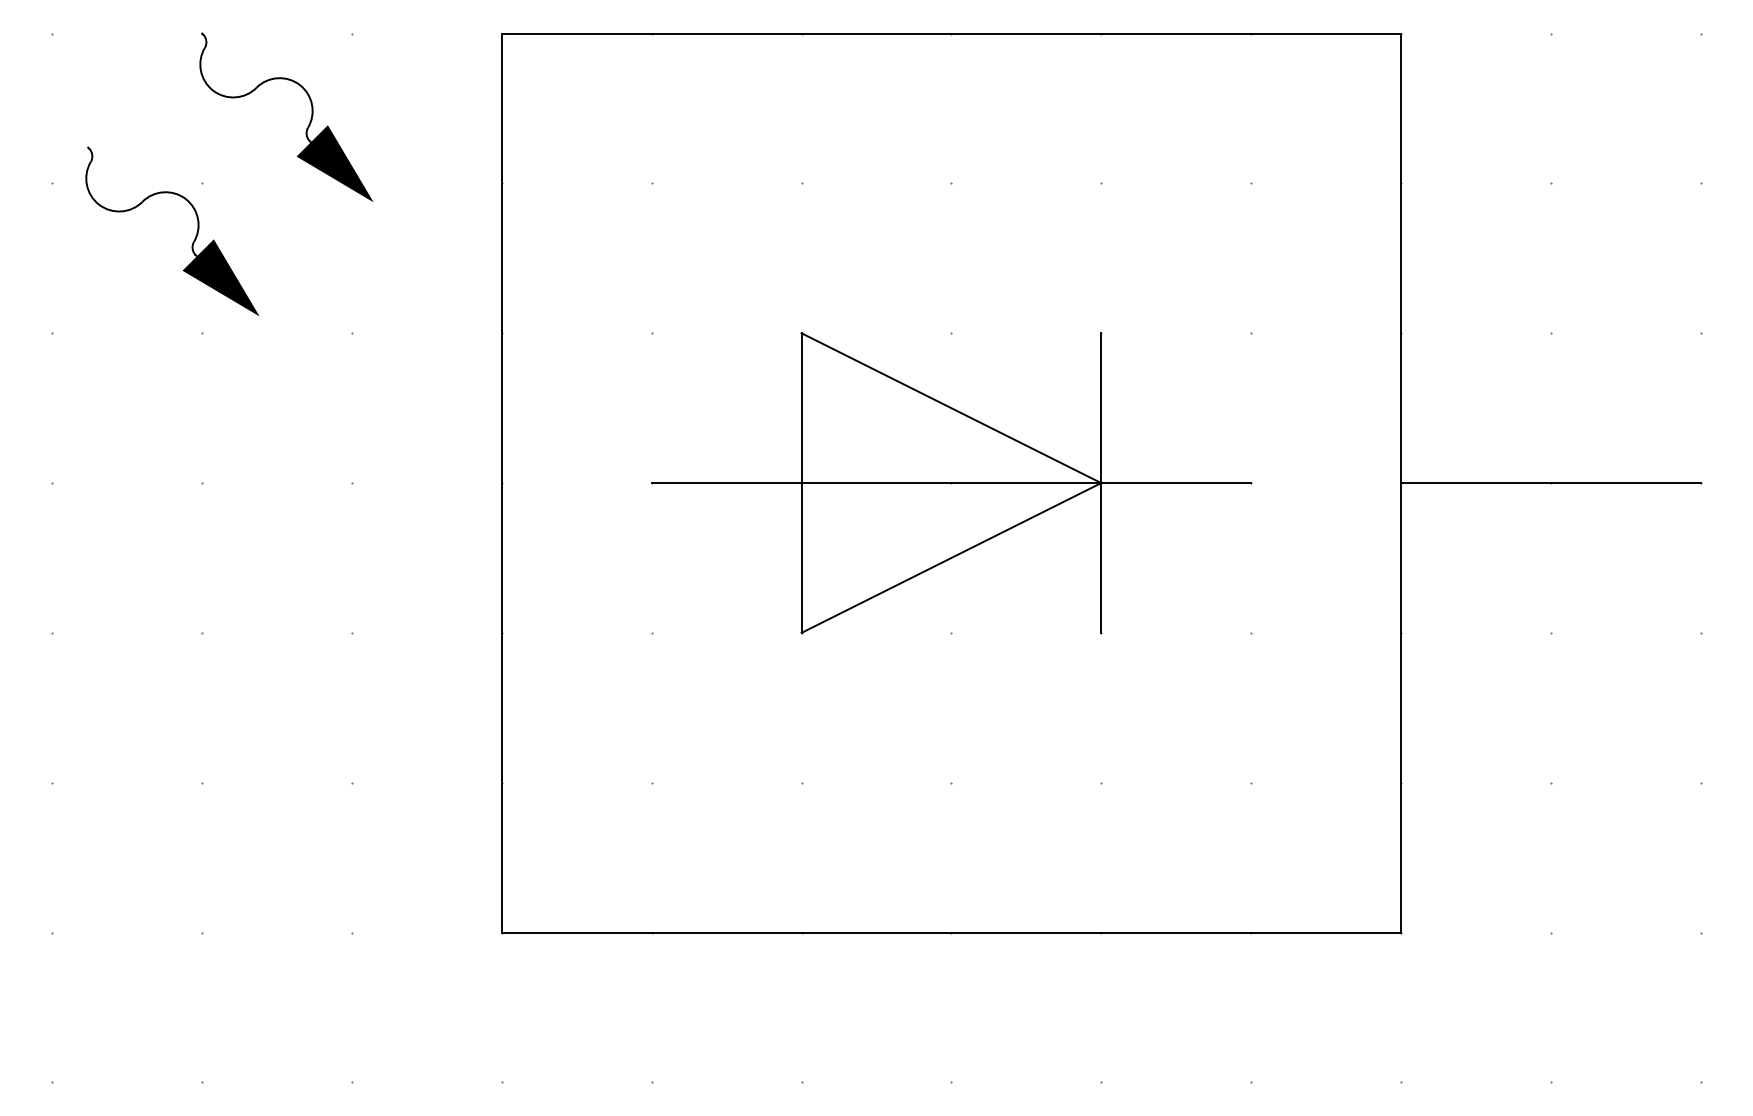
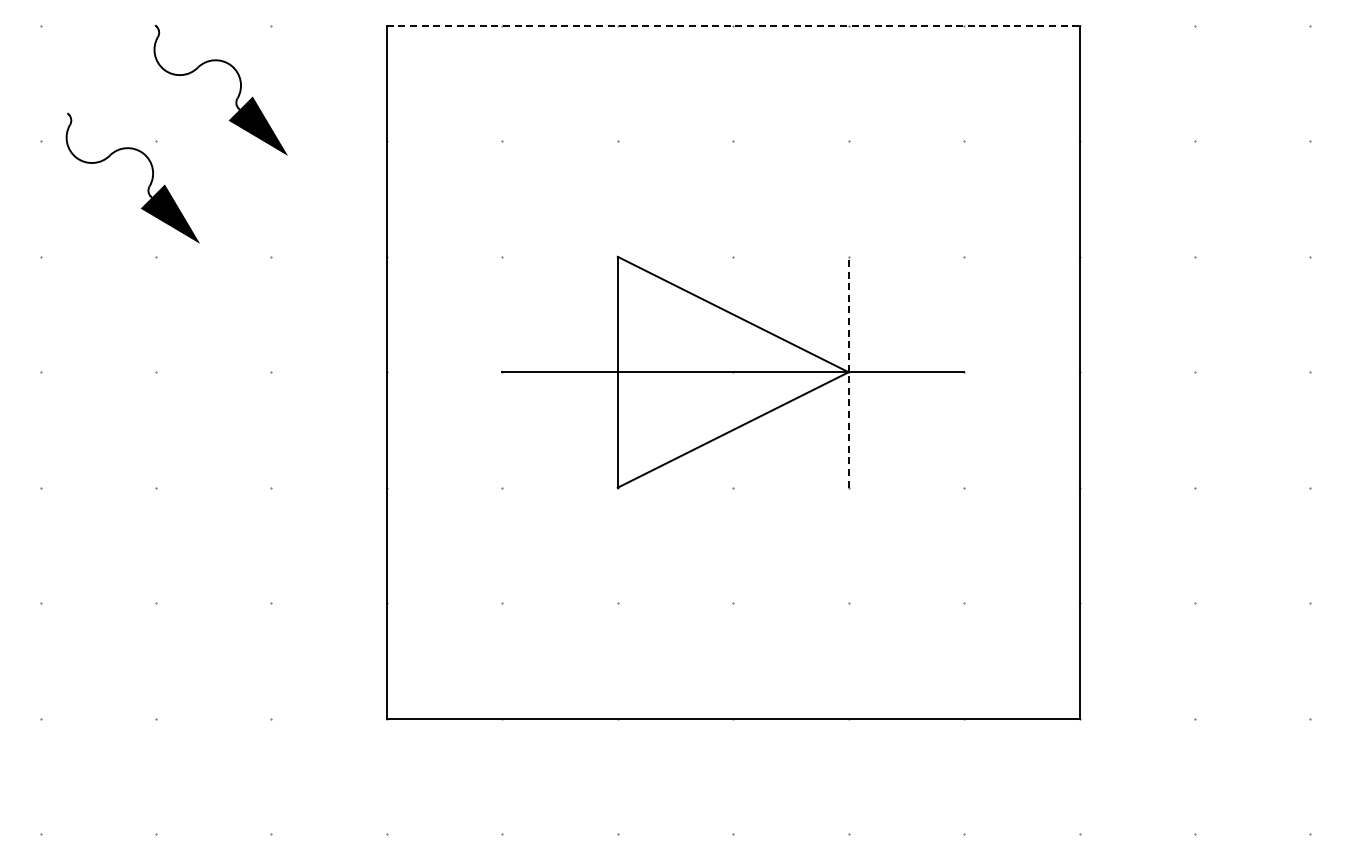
line: (951, 33) -> (733, 25), solid -> dashed
line: (1101, 482) -> (848, 371), solid -> dashed
line: (1550, 483) -> (1194, 372), removed

